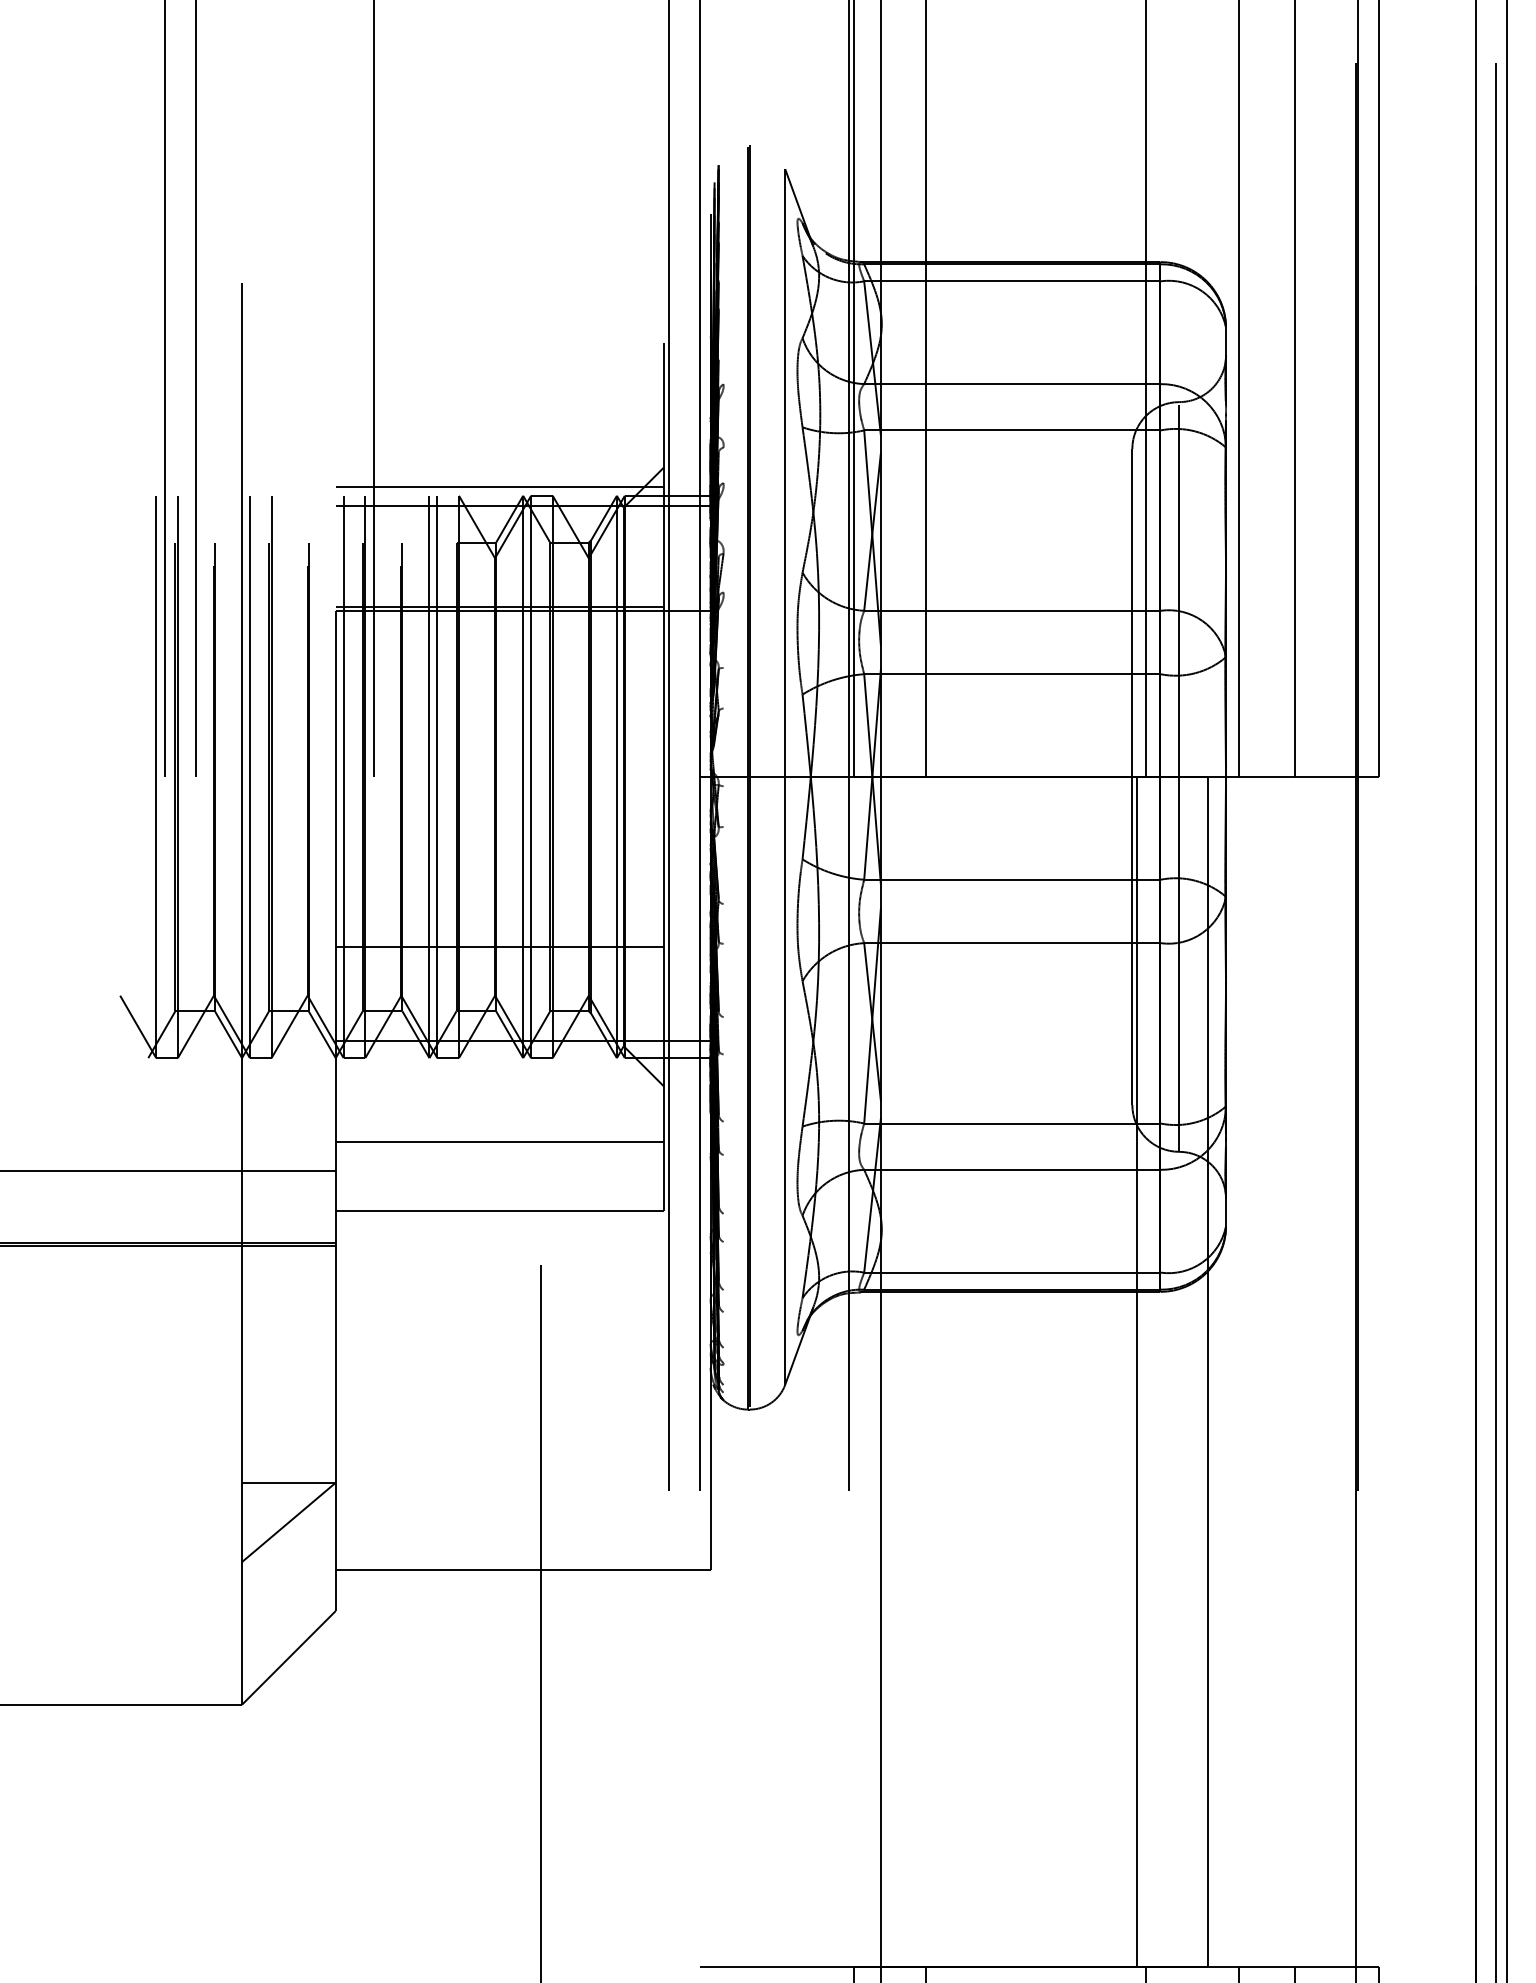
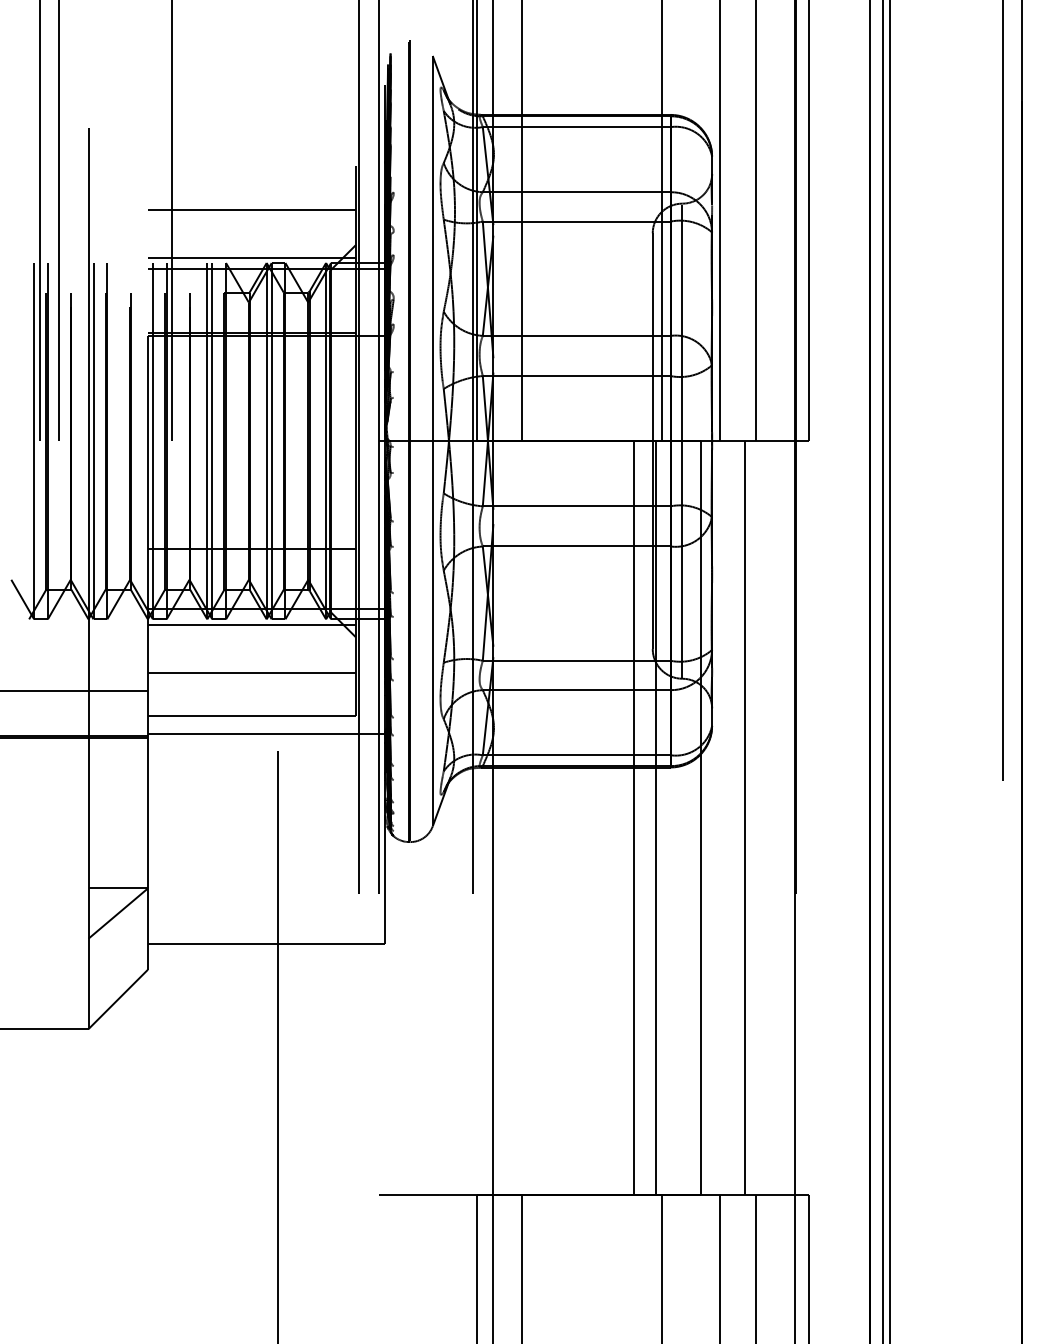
line: (499, 411) -> (251, 209), added
line: (499, 1066) -> (251, 624), added
line: (522, 1238) -> (266, 733), added
line: (1103, 1372) -> (634, 818), added
line: (1277, 1372) -> (744, 818), added

